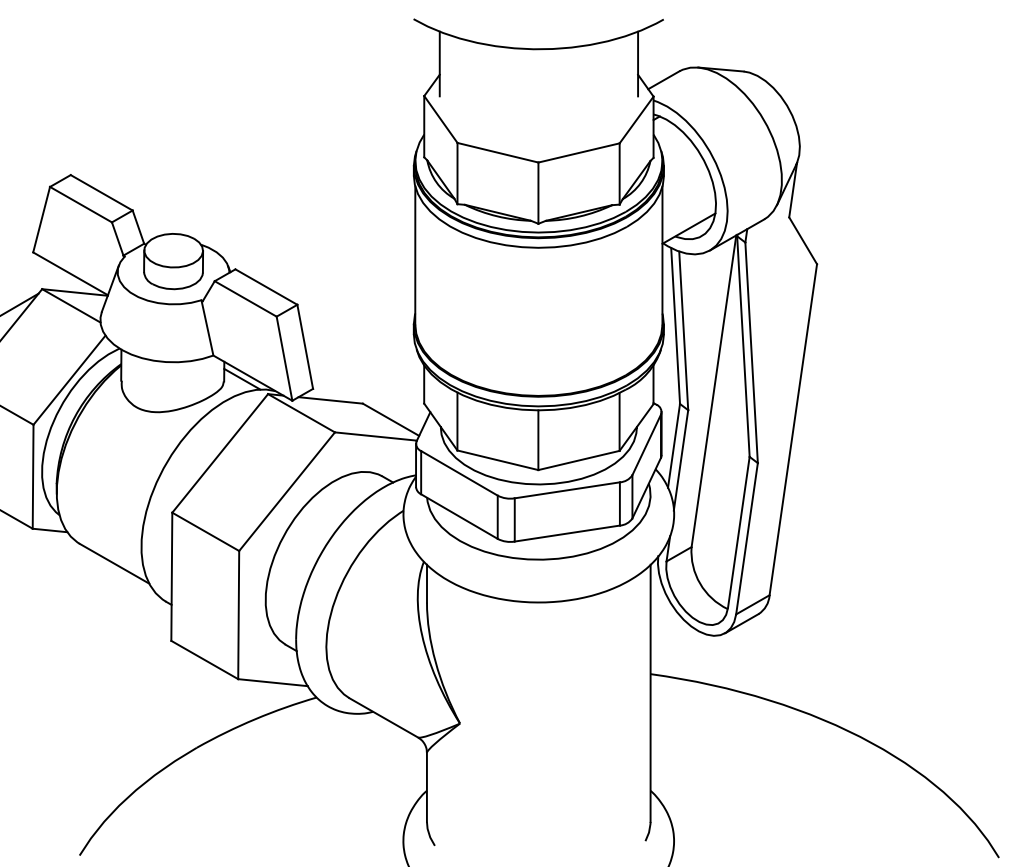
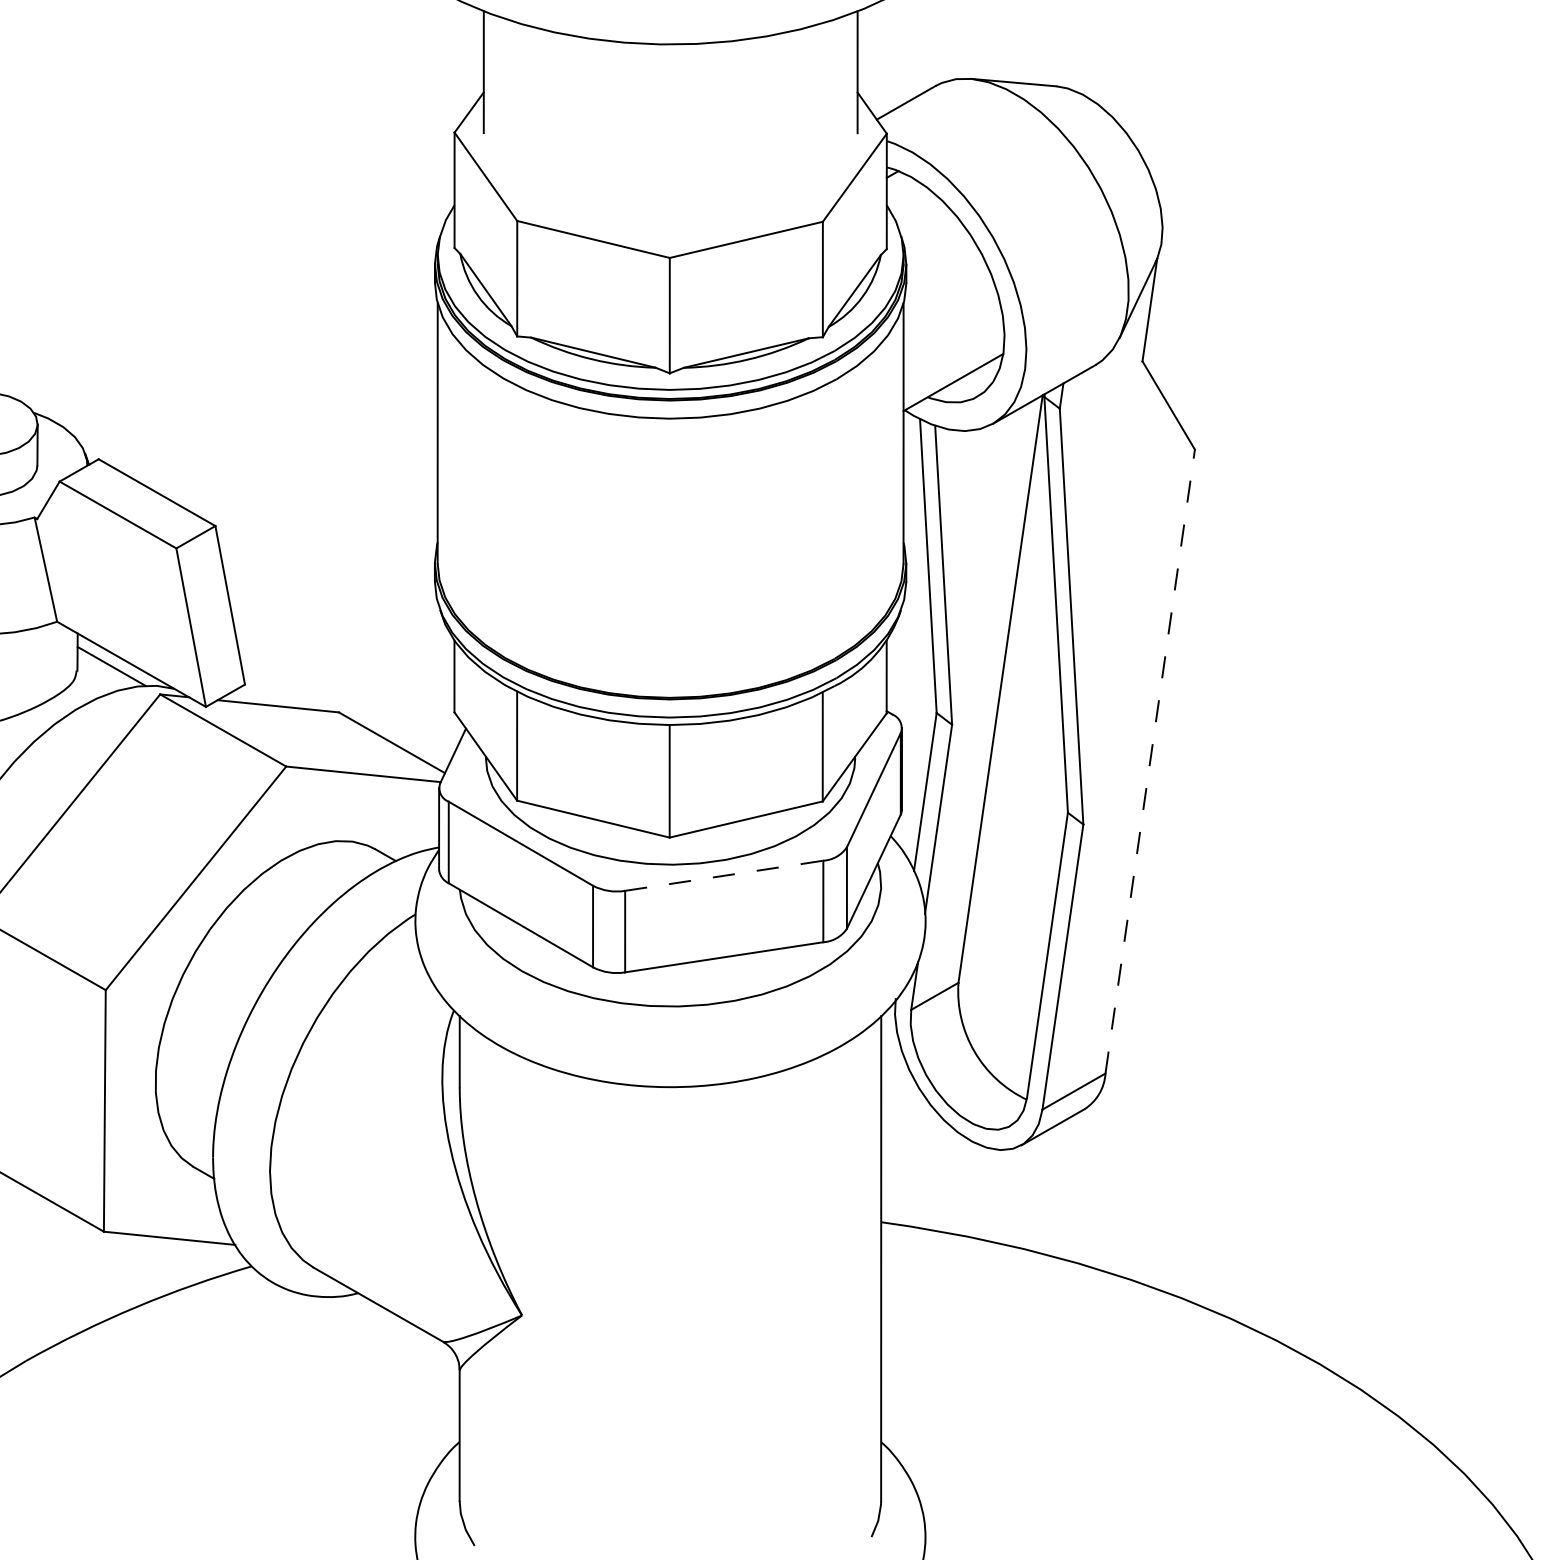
line: (793, 429) -> (1150, 761), solid -> dashed
line: (567, 490) -> (724, 876), solid -> dashed

